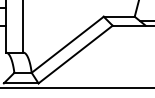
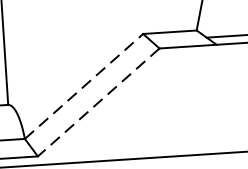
line: (67, 44) -> (83, 85), solid -> dashed
line: (75, 54) -> (98, 102), solid -> dashed

